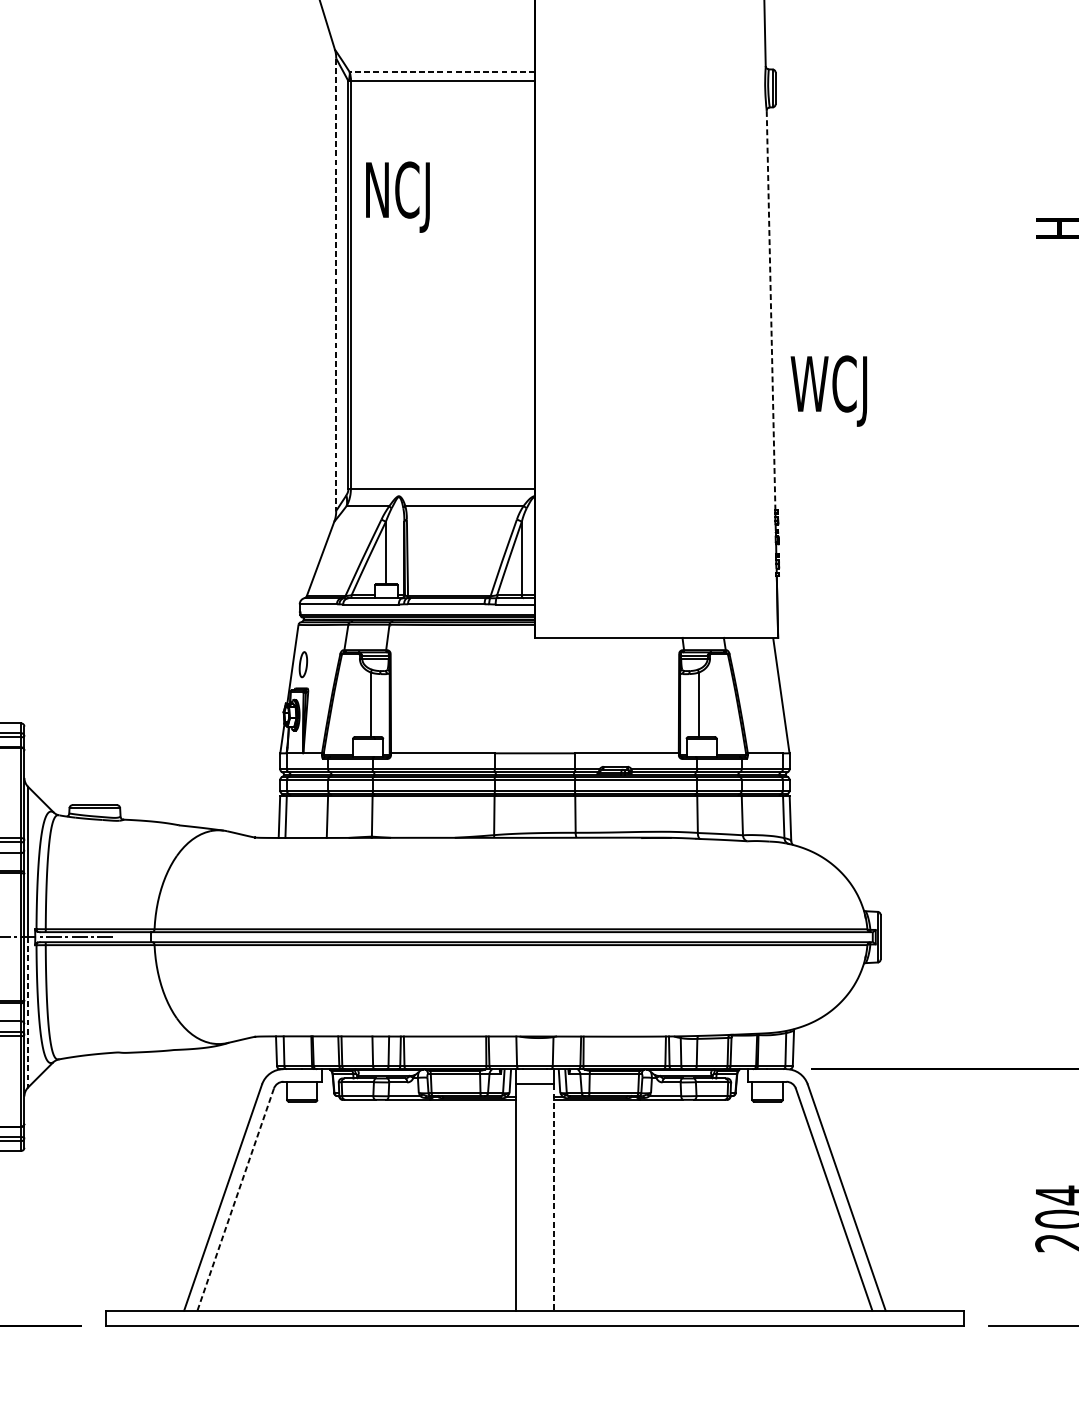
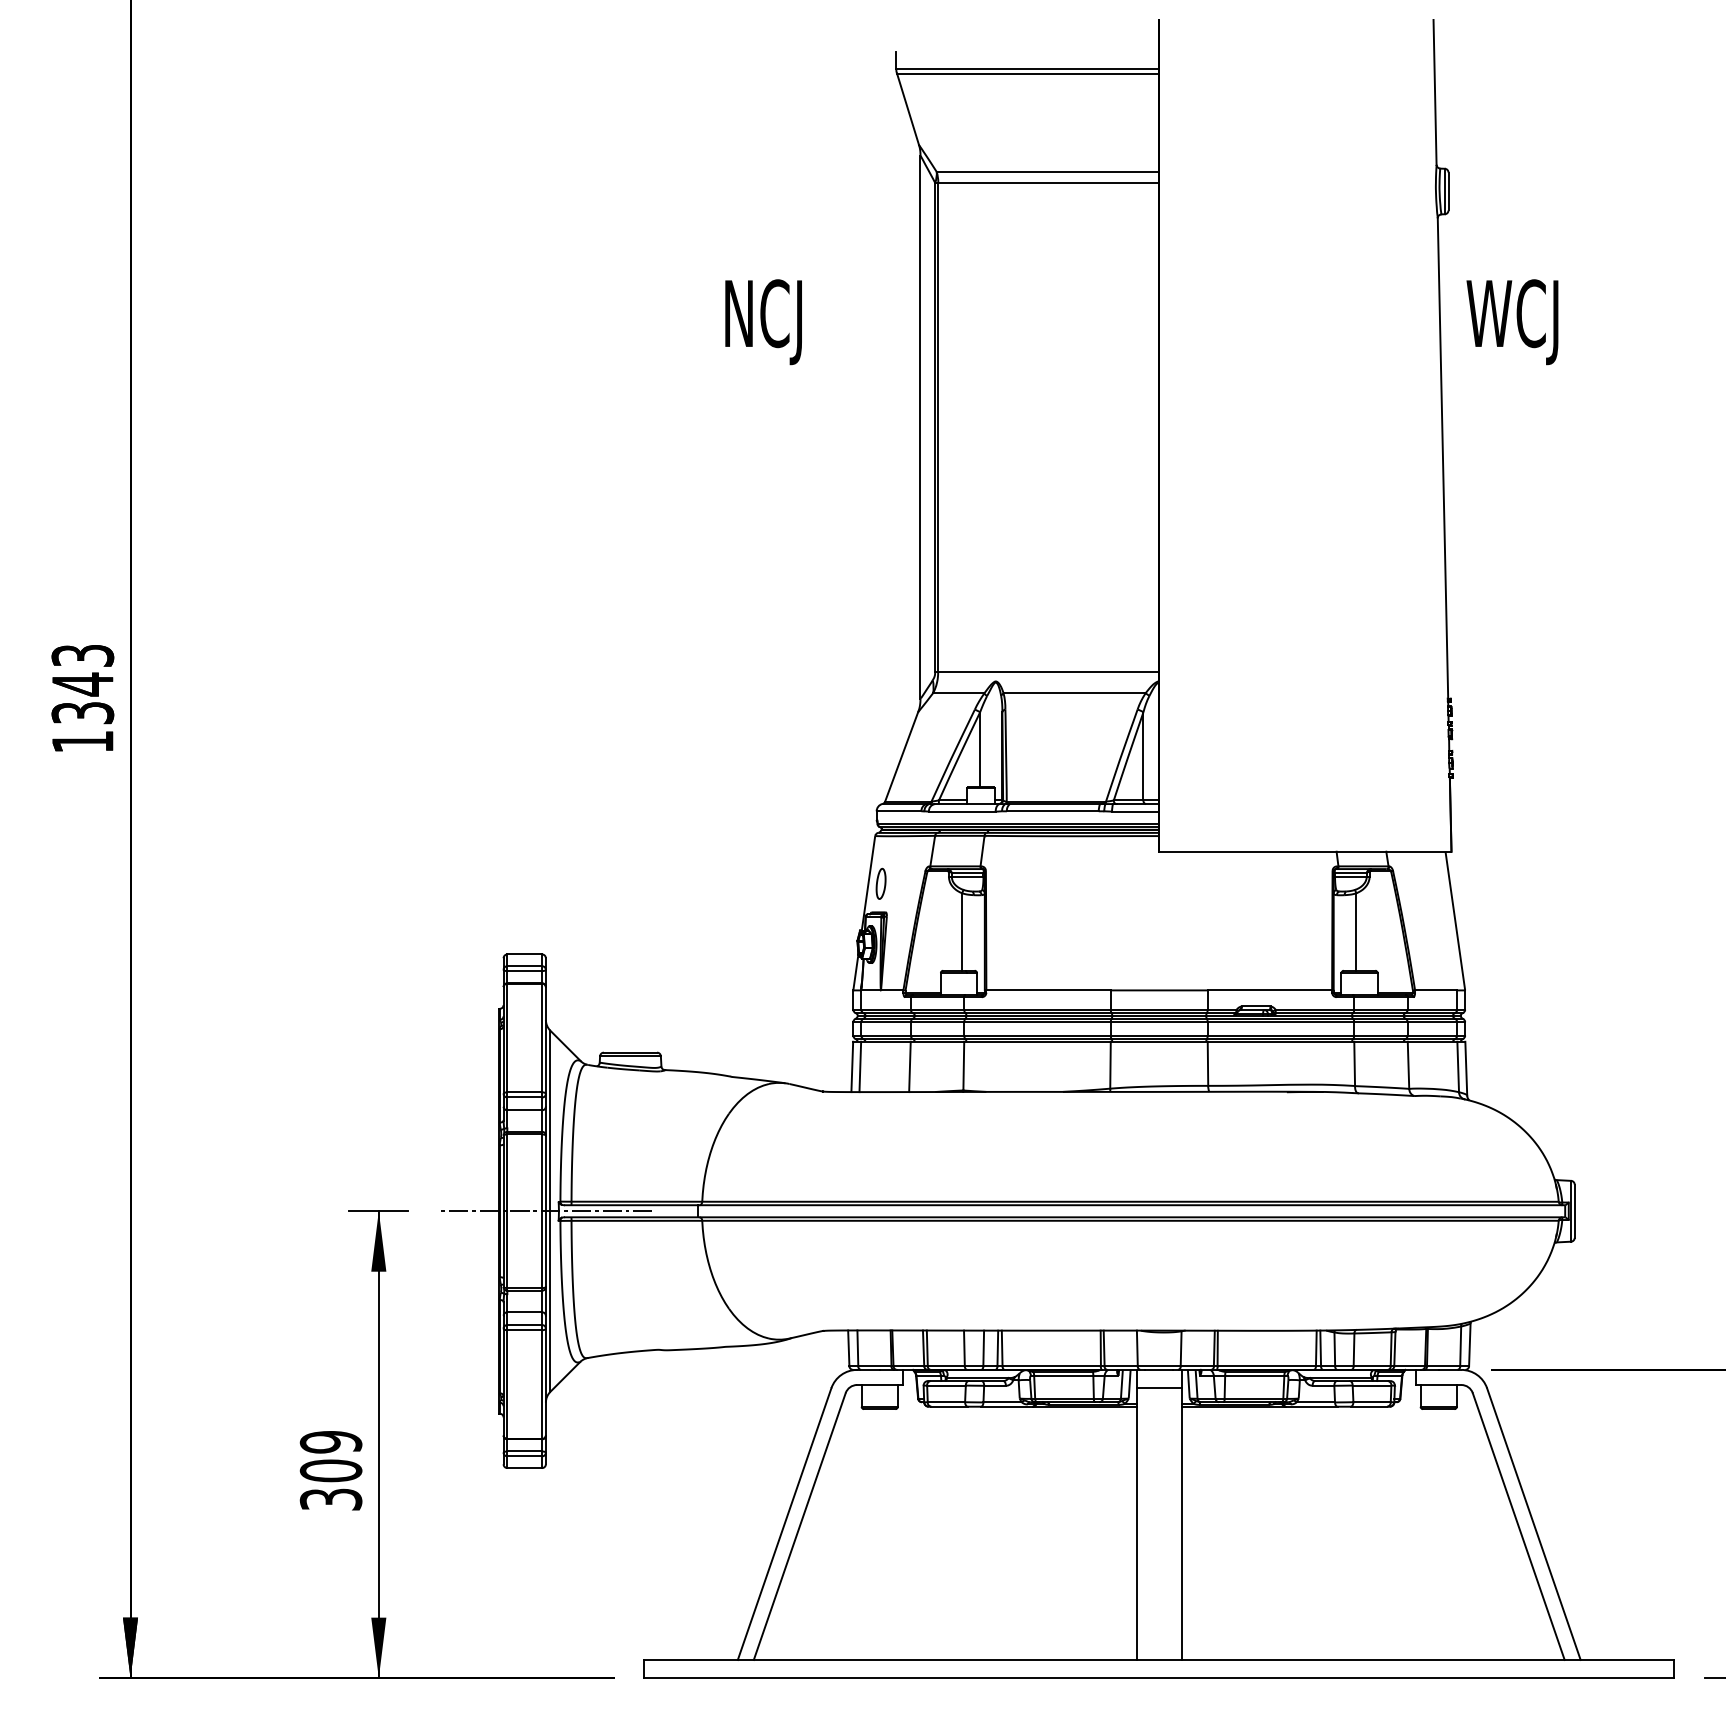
line: (441, 71) -> (1047, 171), dashed -> solid
text: (397, 197) -> (763, 322), moved
line: (336, 284) -> (920, 427), dashed -> solid
line: (770, 309) -> (1442, 457), dashed -> solid
text: (828, 391) -> (1512, 322), moved
line: (28, 1013) -> (550, 1302), dashed -> solid
line: (553, 1197) -> (1181, 1524), dashed -> solid
line: (235, 1200) -> (799, 1527), dashed -> solid

